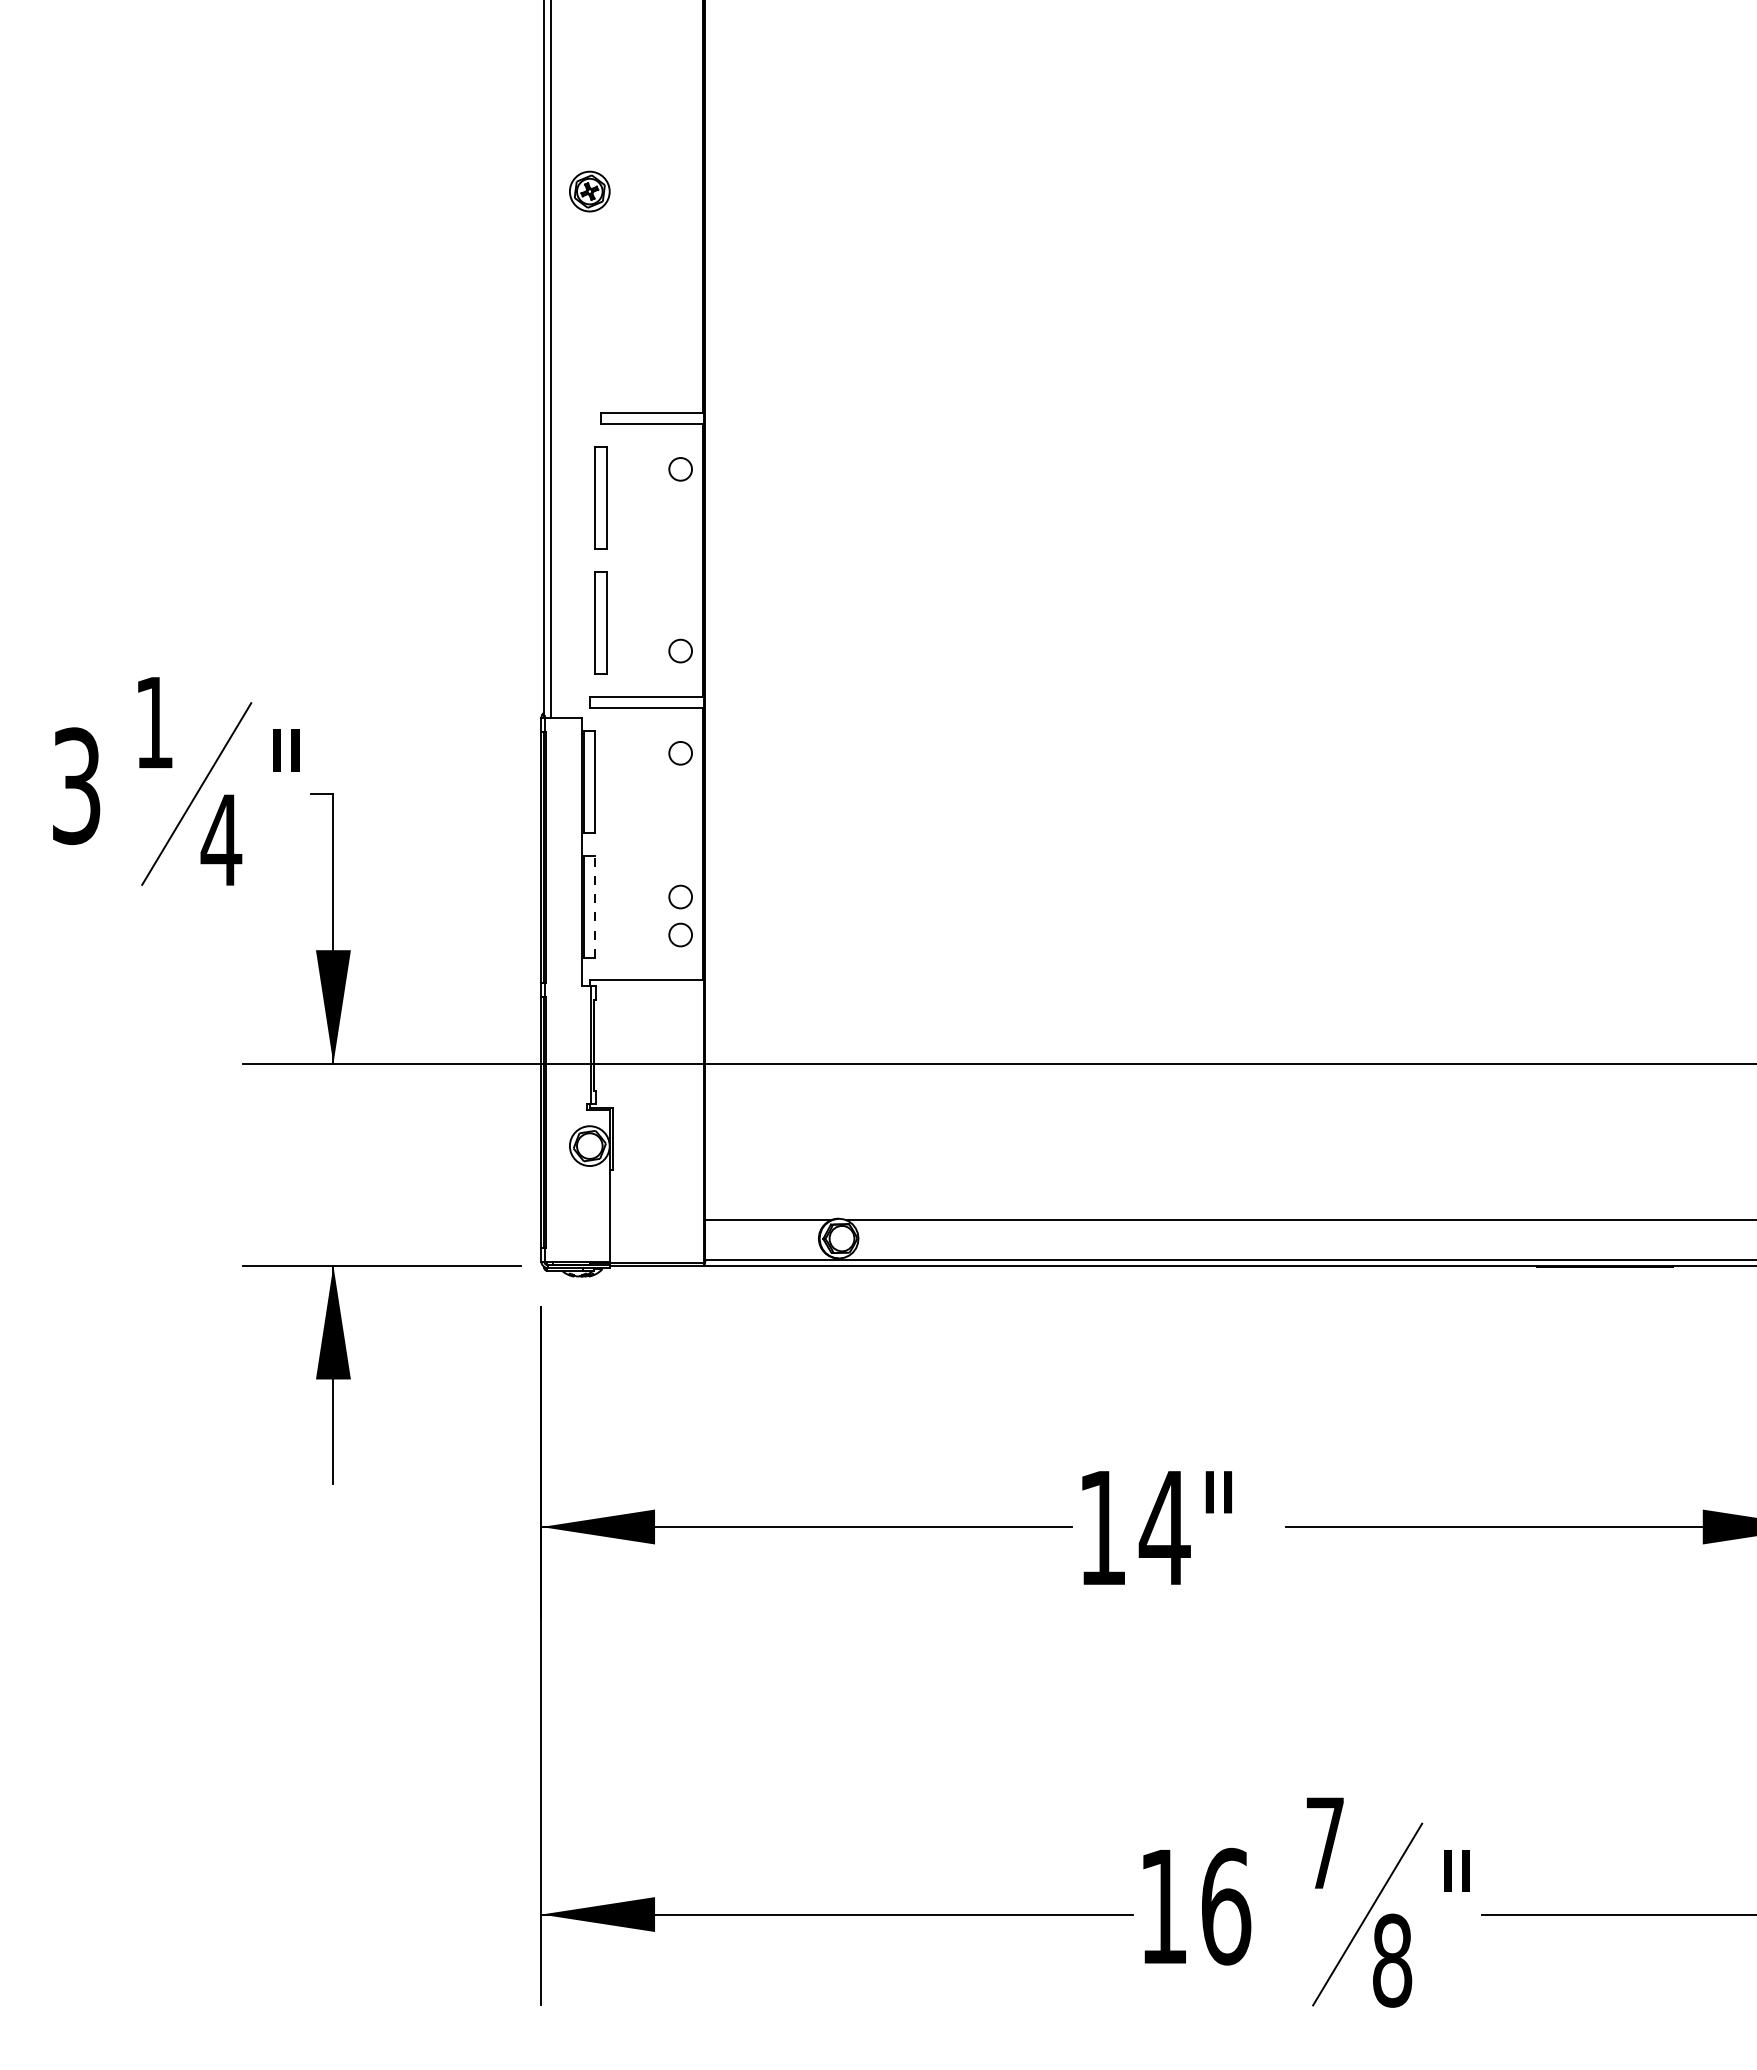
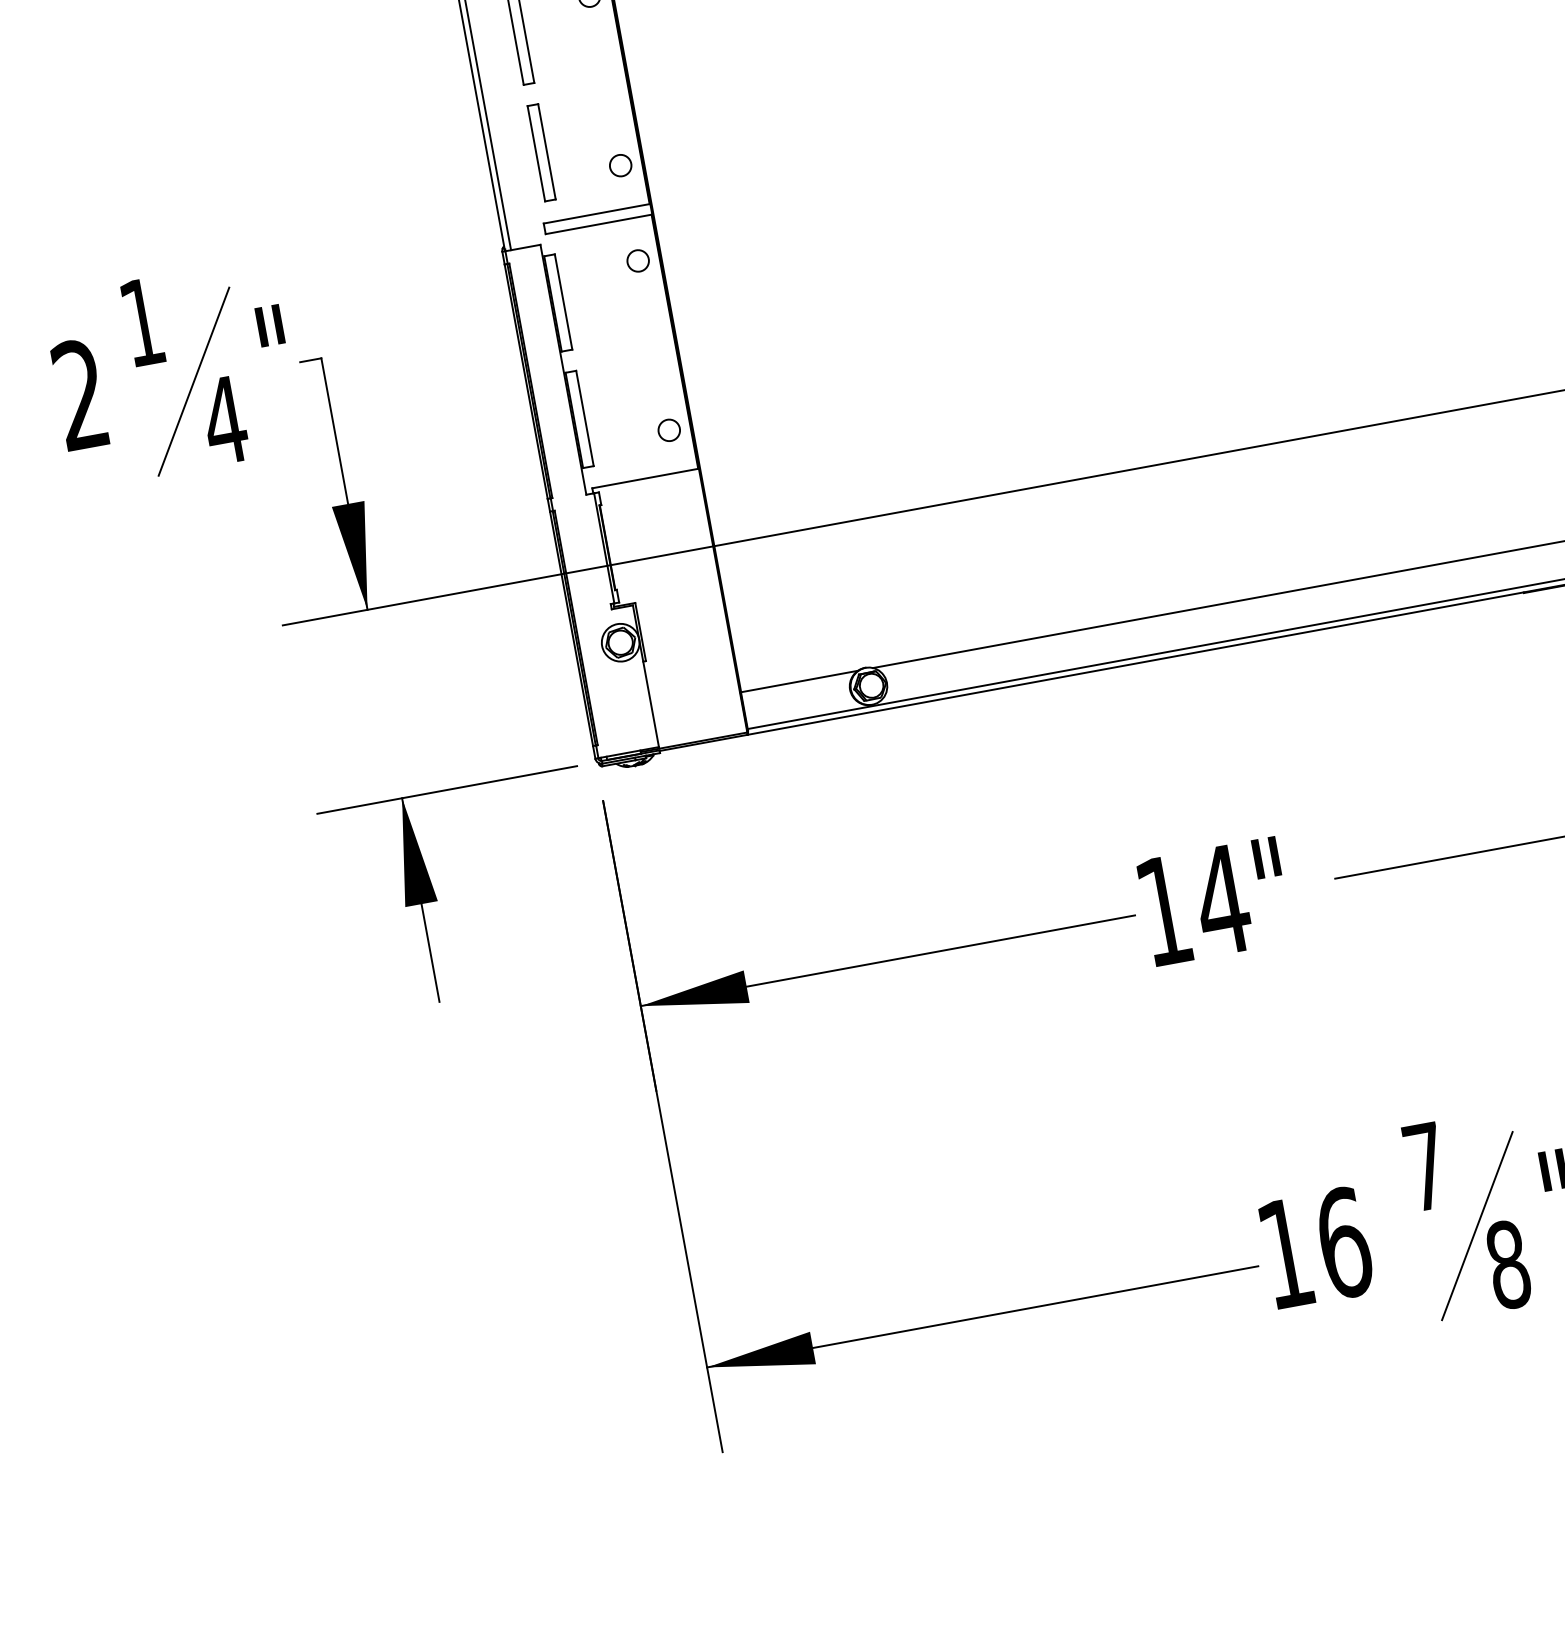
text: (76, 786) -> (80, 395), 3 -> 2
circle: (680, 896) -> (662, 394), removed
line: (595, 906) -> (584, 418), dashed -> solid

